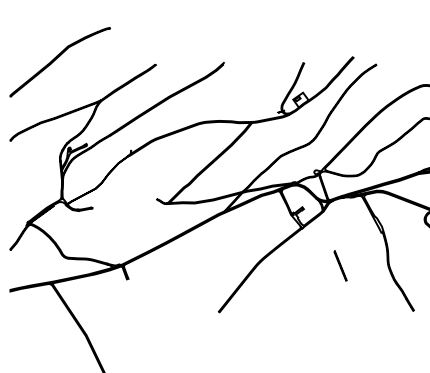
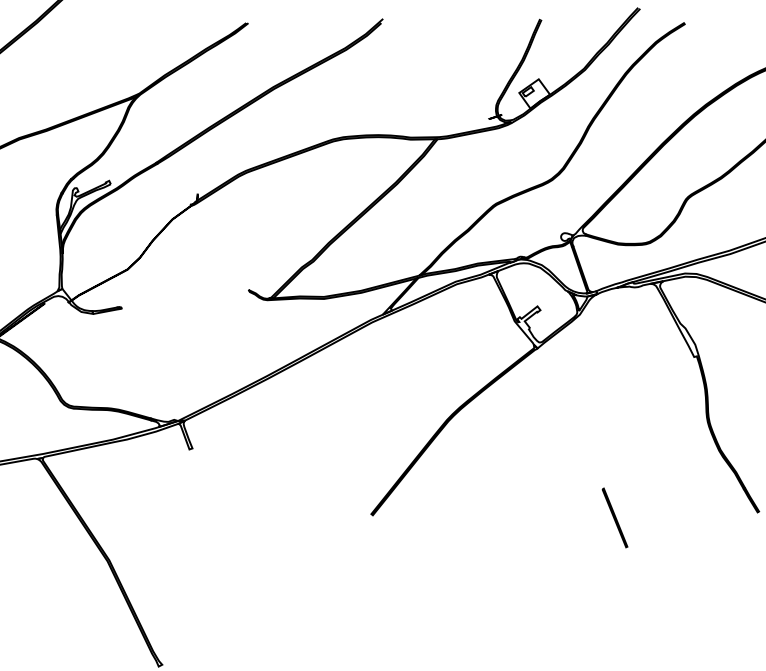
line: (340, 265) -> (615, 517), moved

